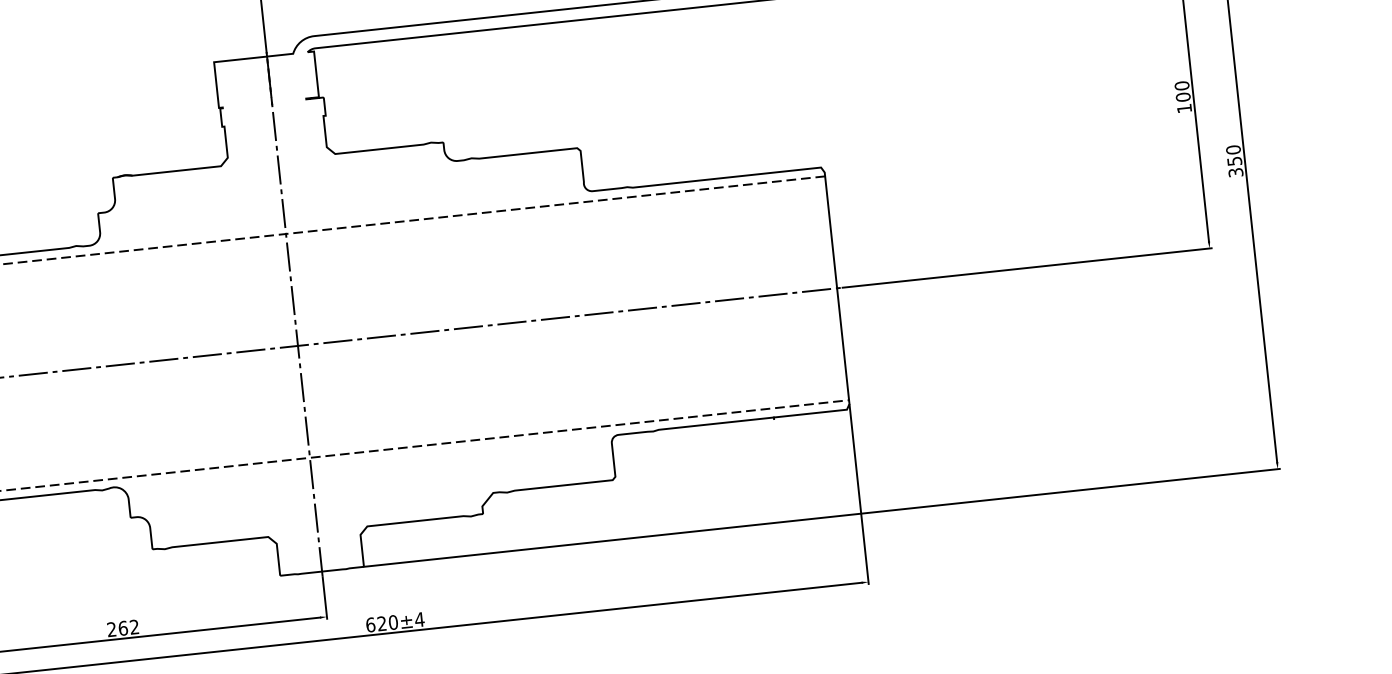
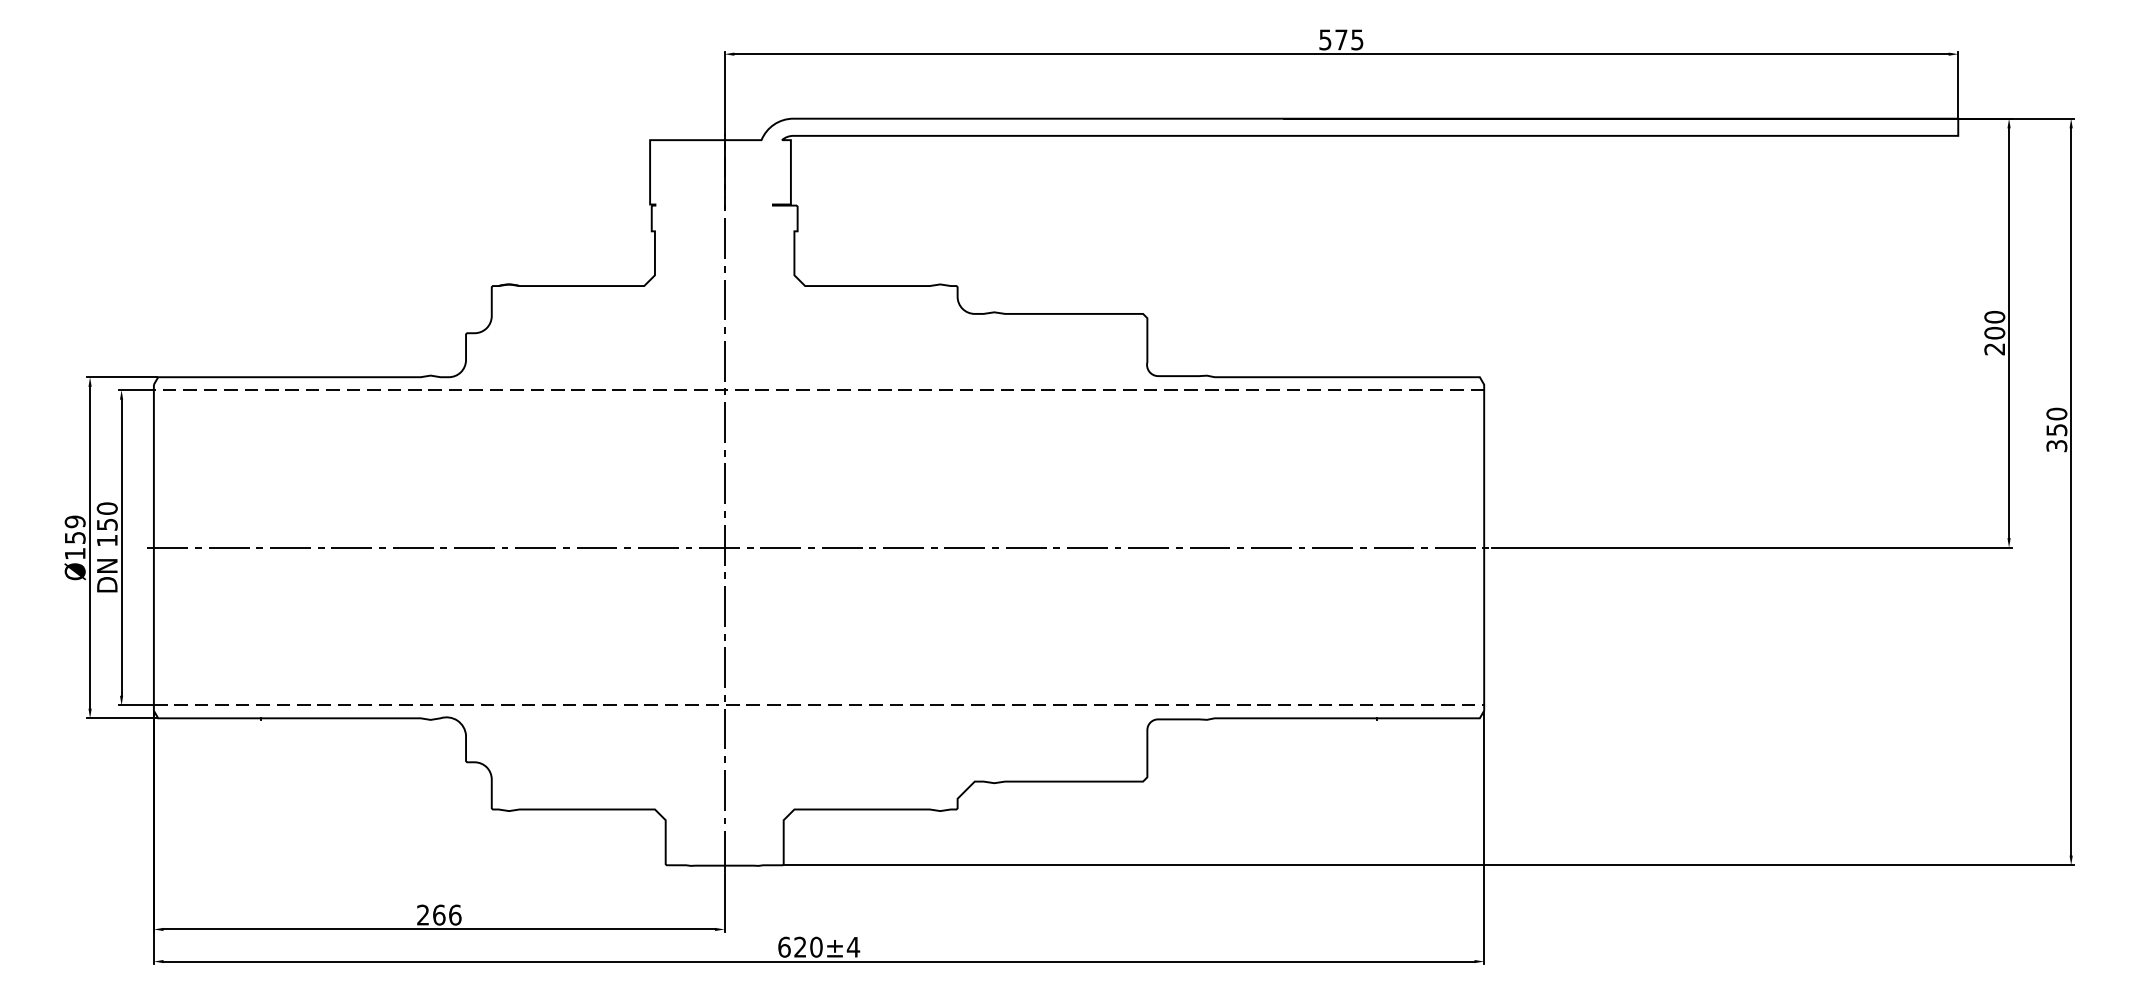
text: (1184, 108) -> (1994, 349), 100 -> 200
text: (134, 626) -> (455, 914), 262 -> 266

